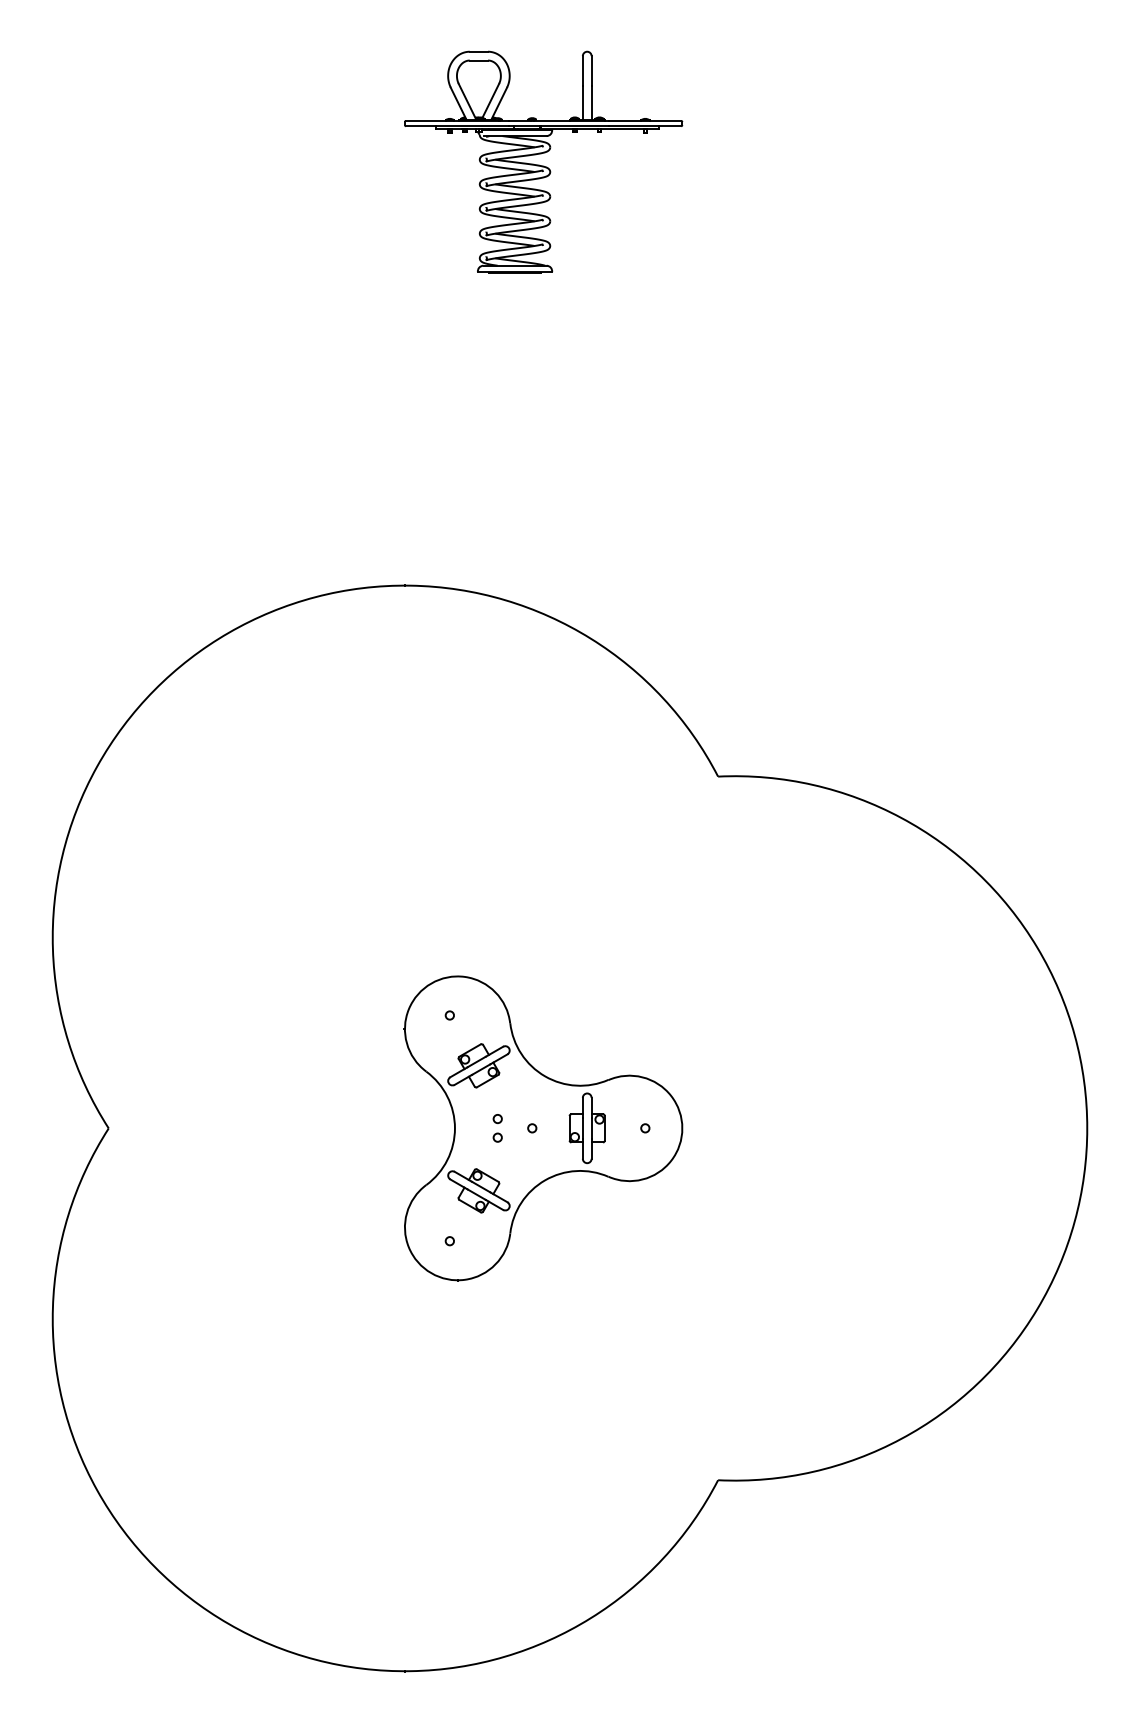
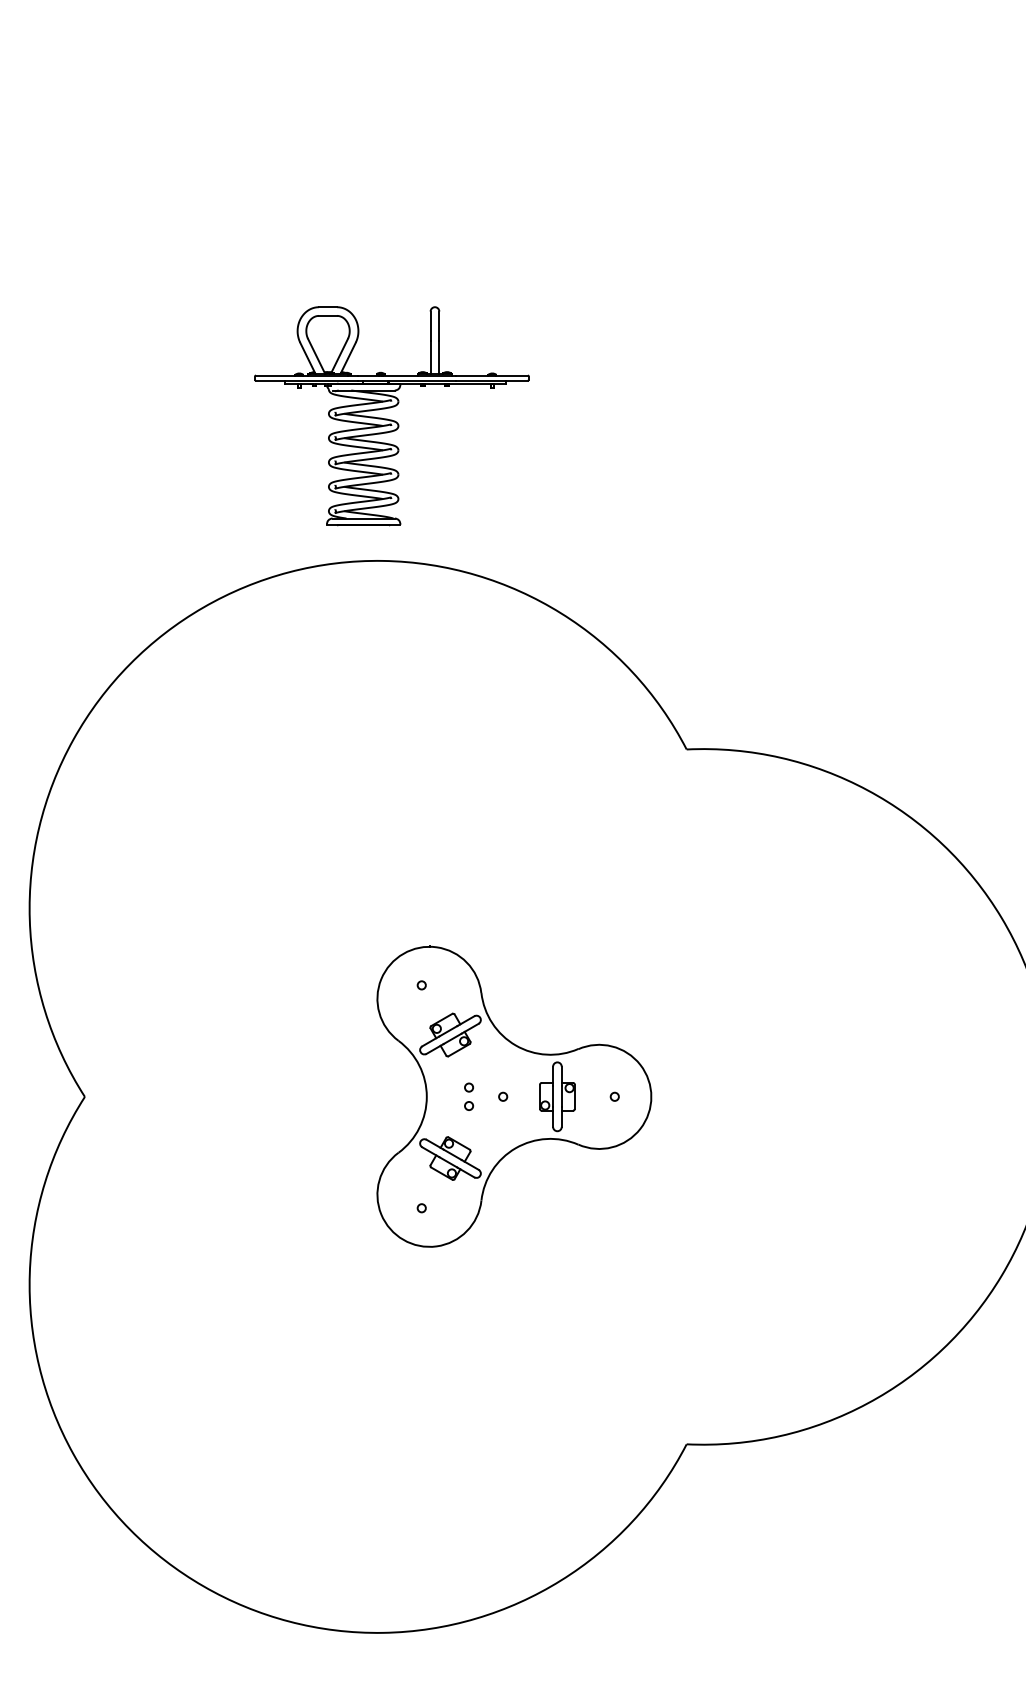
part: (543, 161) -> (391, 415), moved

